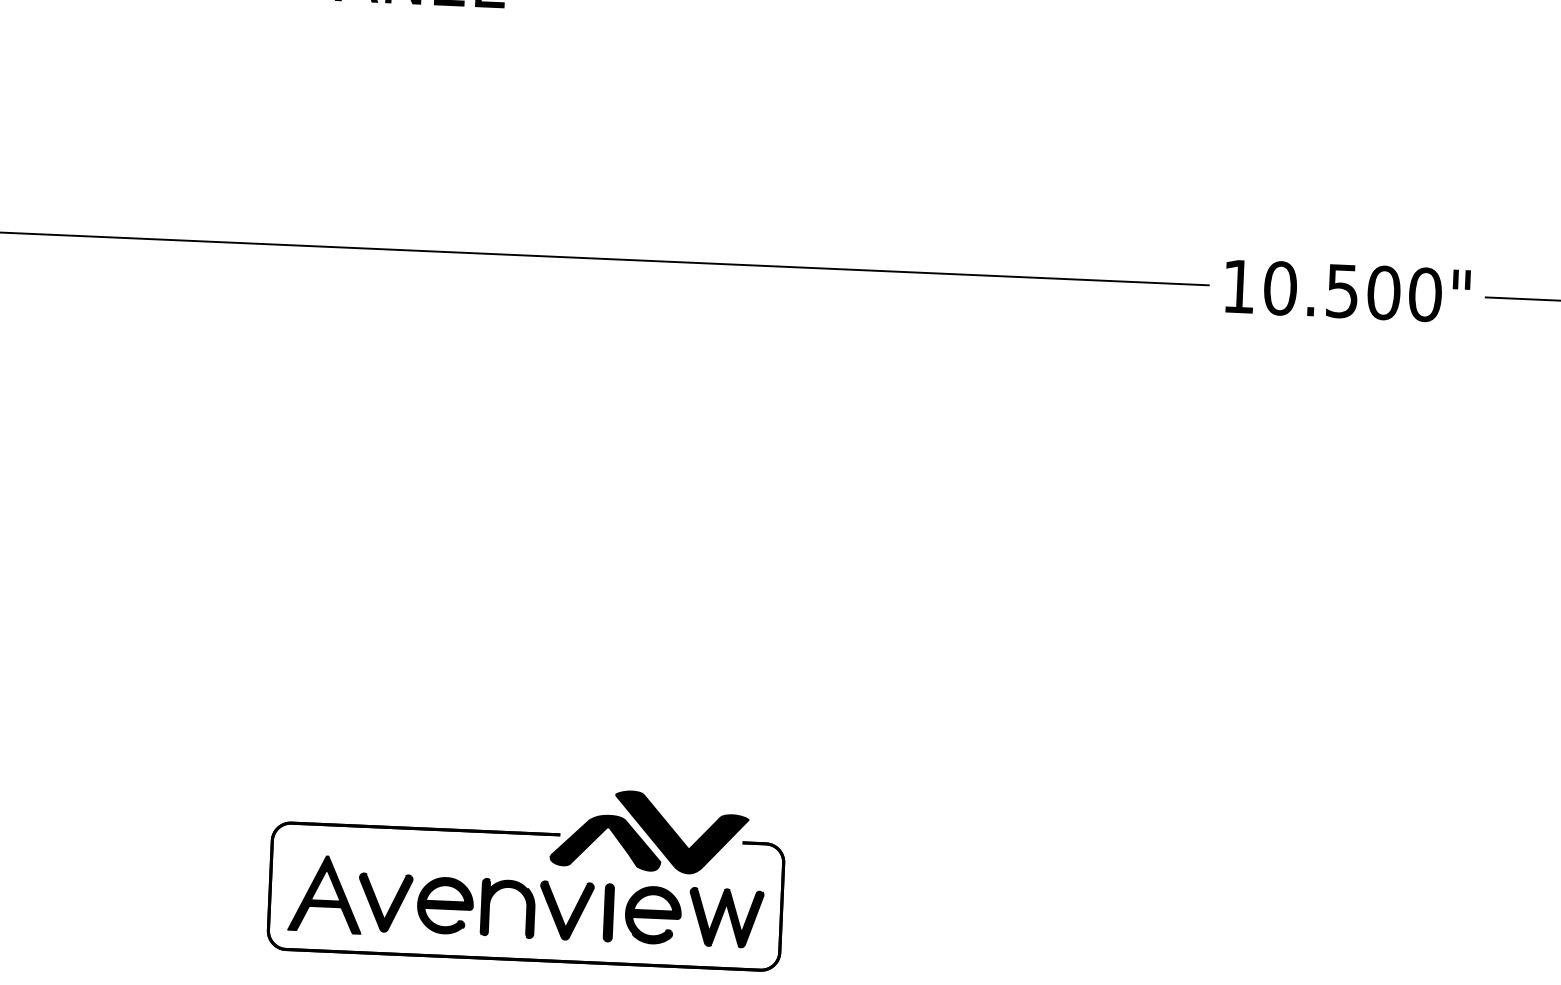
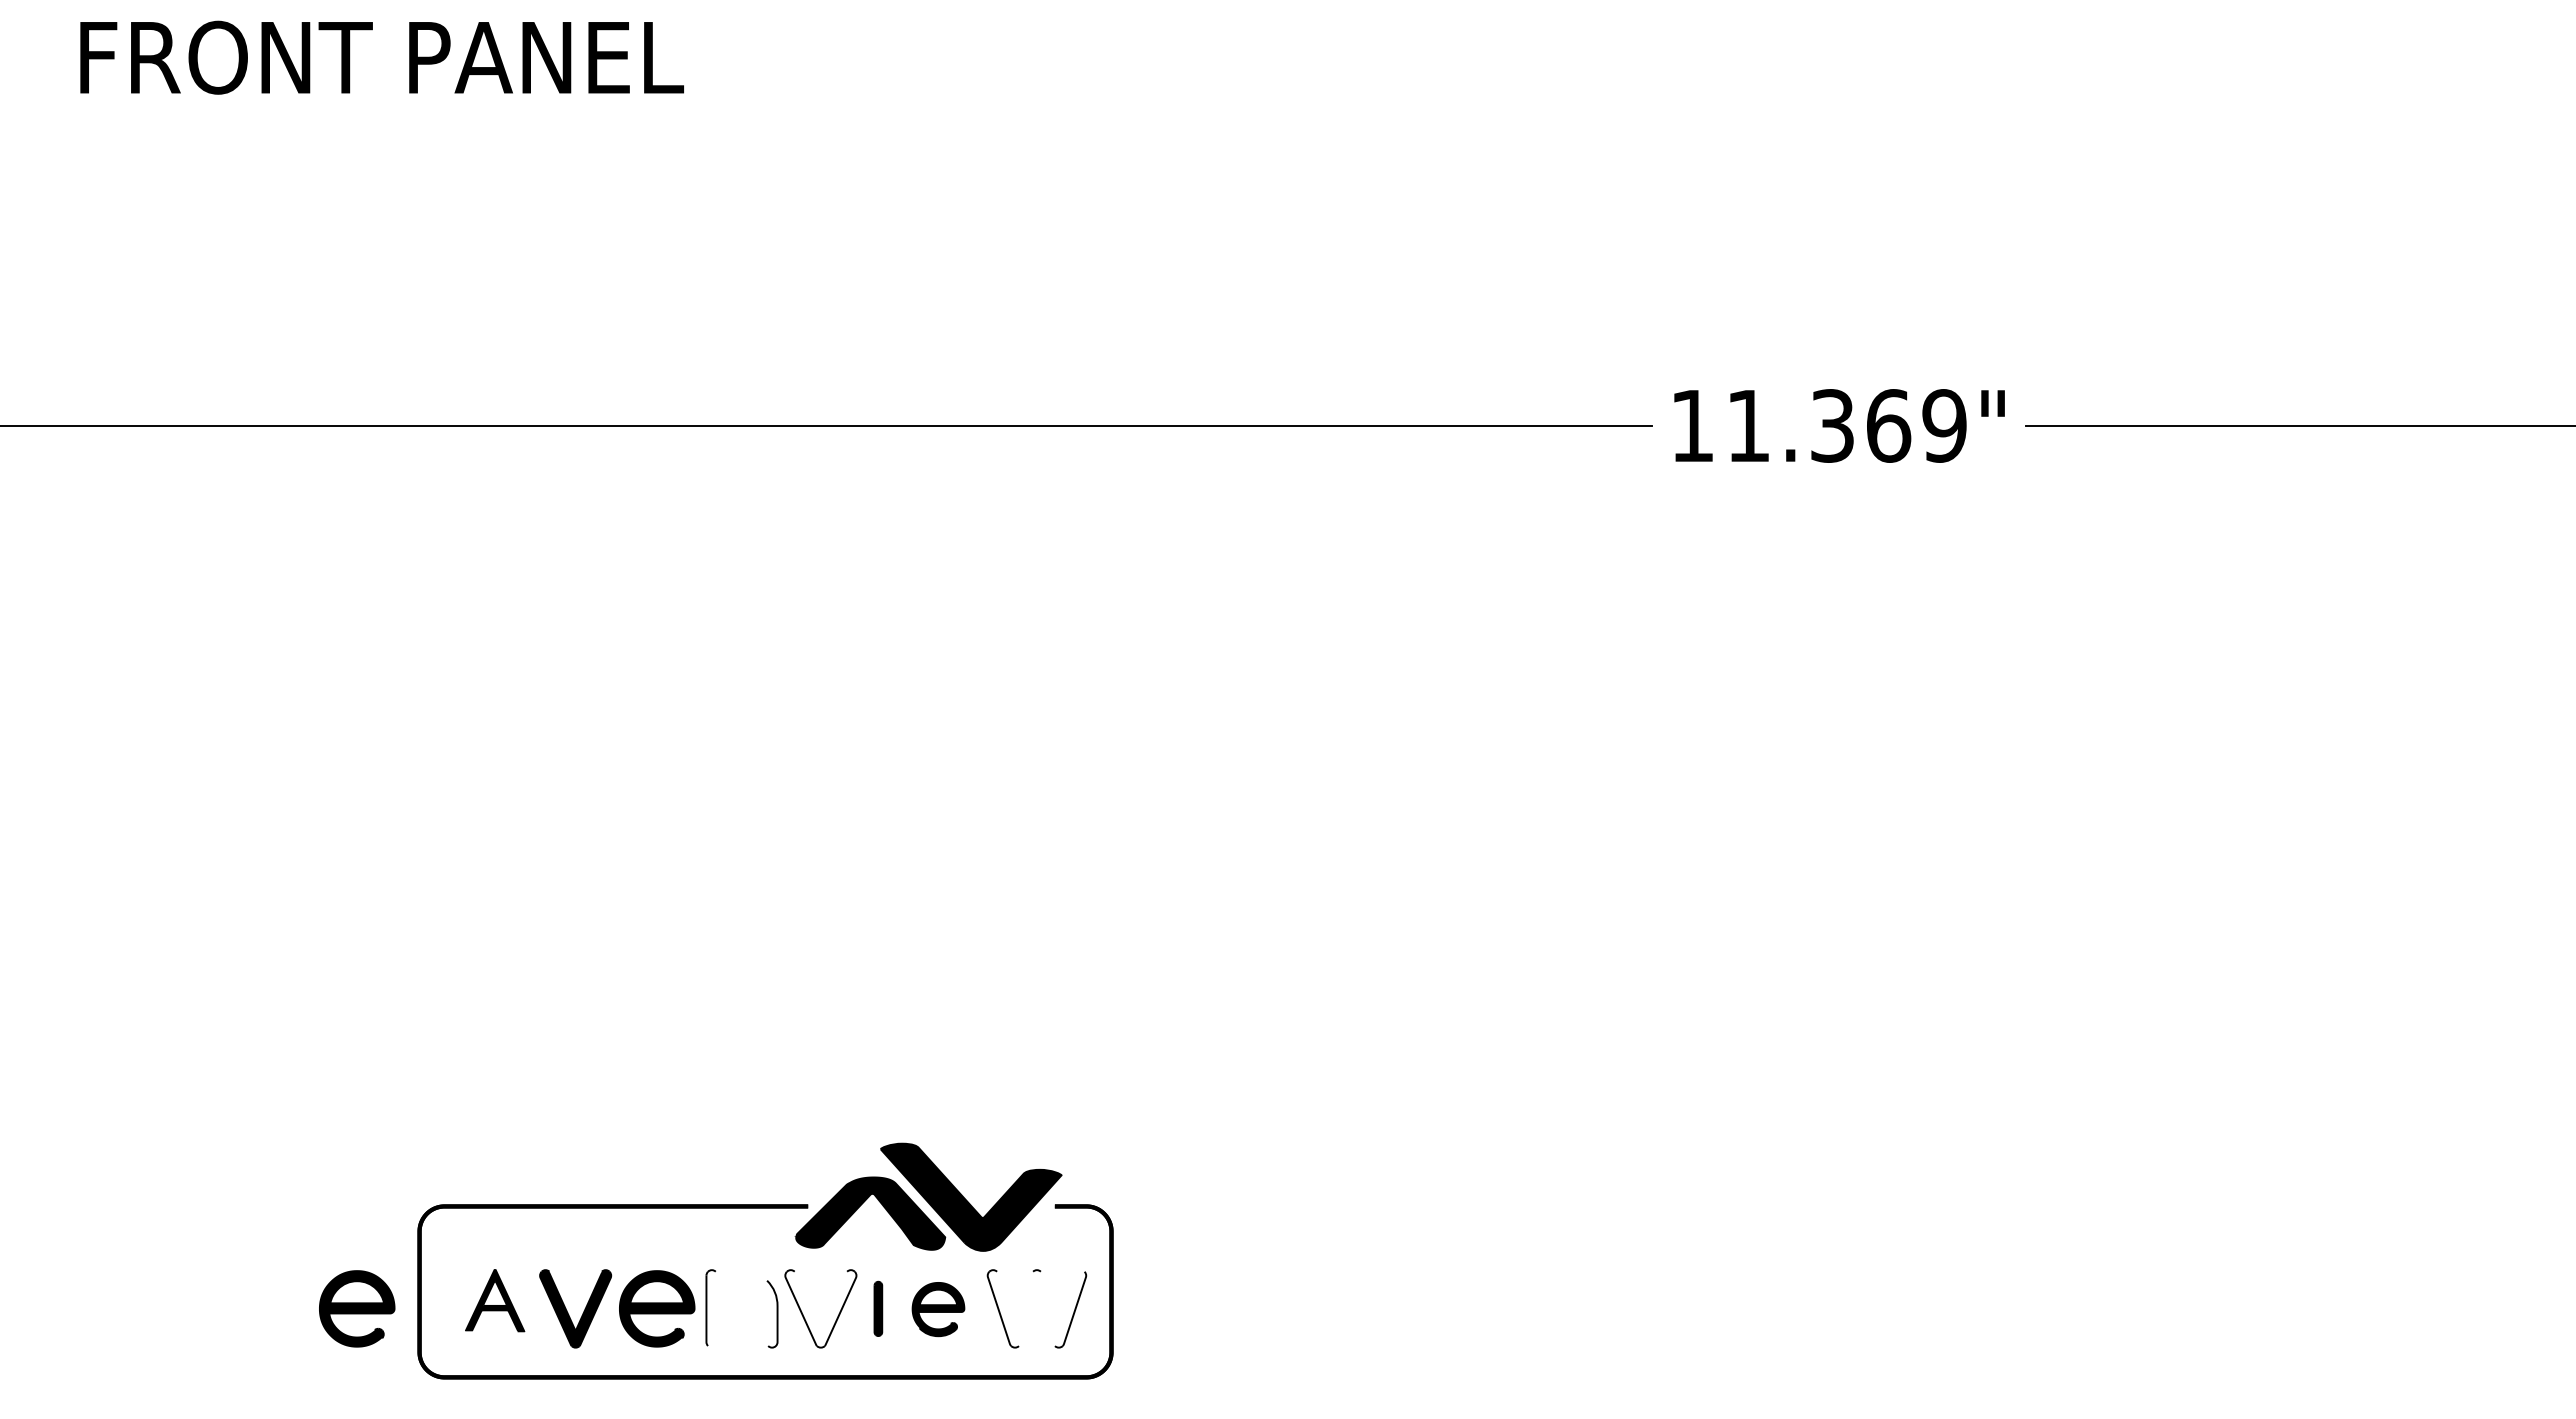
text: (1352, 291) -> (1846, 425), 10.500" -> 11.369"
part: (325, 894) -> (494, 1300), size x0.6
part: (223, 895) -> (357, 1308), added
fill: (507, 908) -> (741, 1308), removed
fill: (566, 910) -> (820, 1308), removed
part: (608, 912) -> (878, 1308), size x0.7
part: (653, 915) -> (938, 1309), size x0.7
fill: (725, 917) -> (1036, 1308), removed

